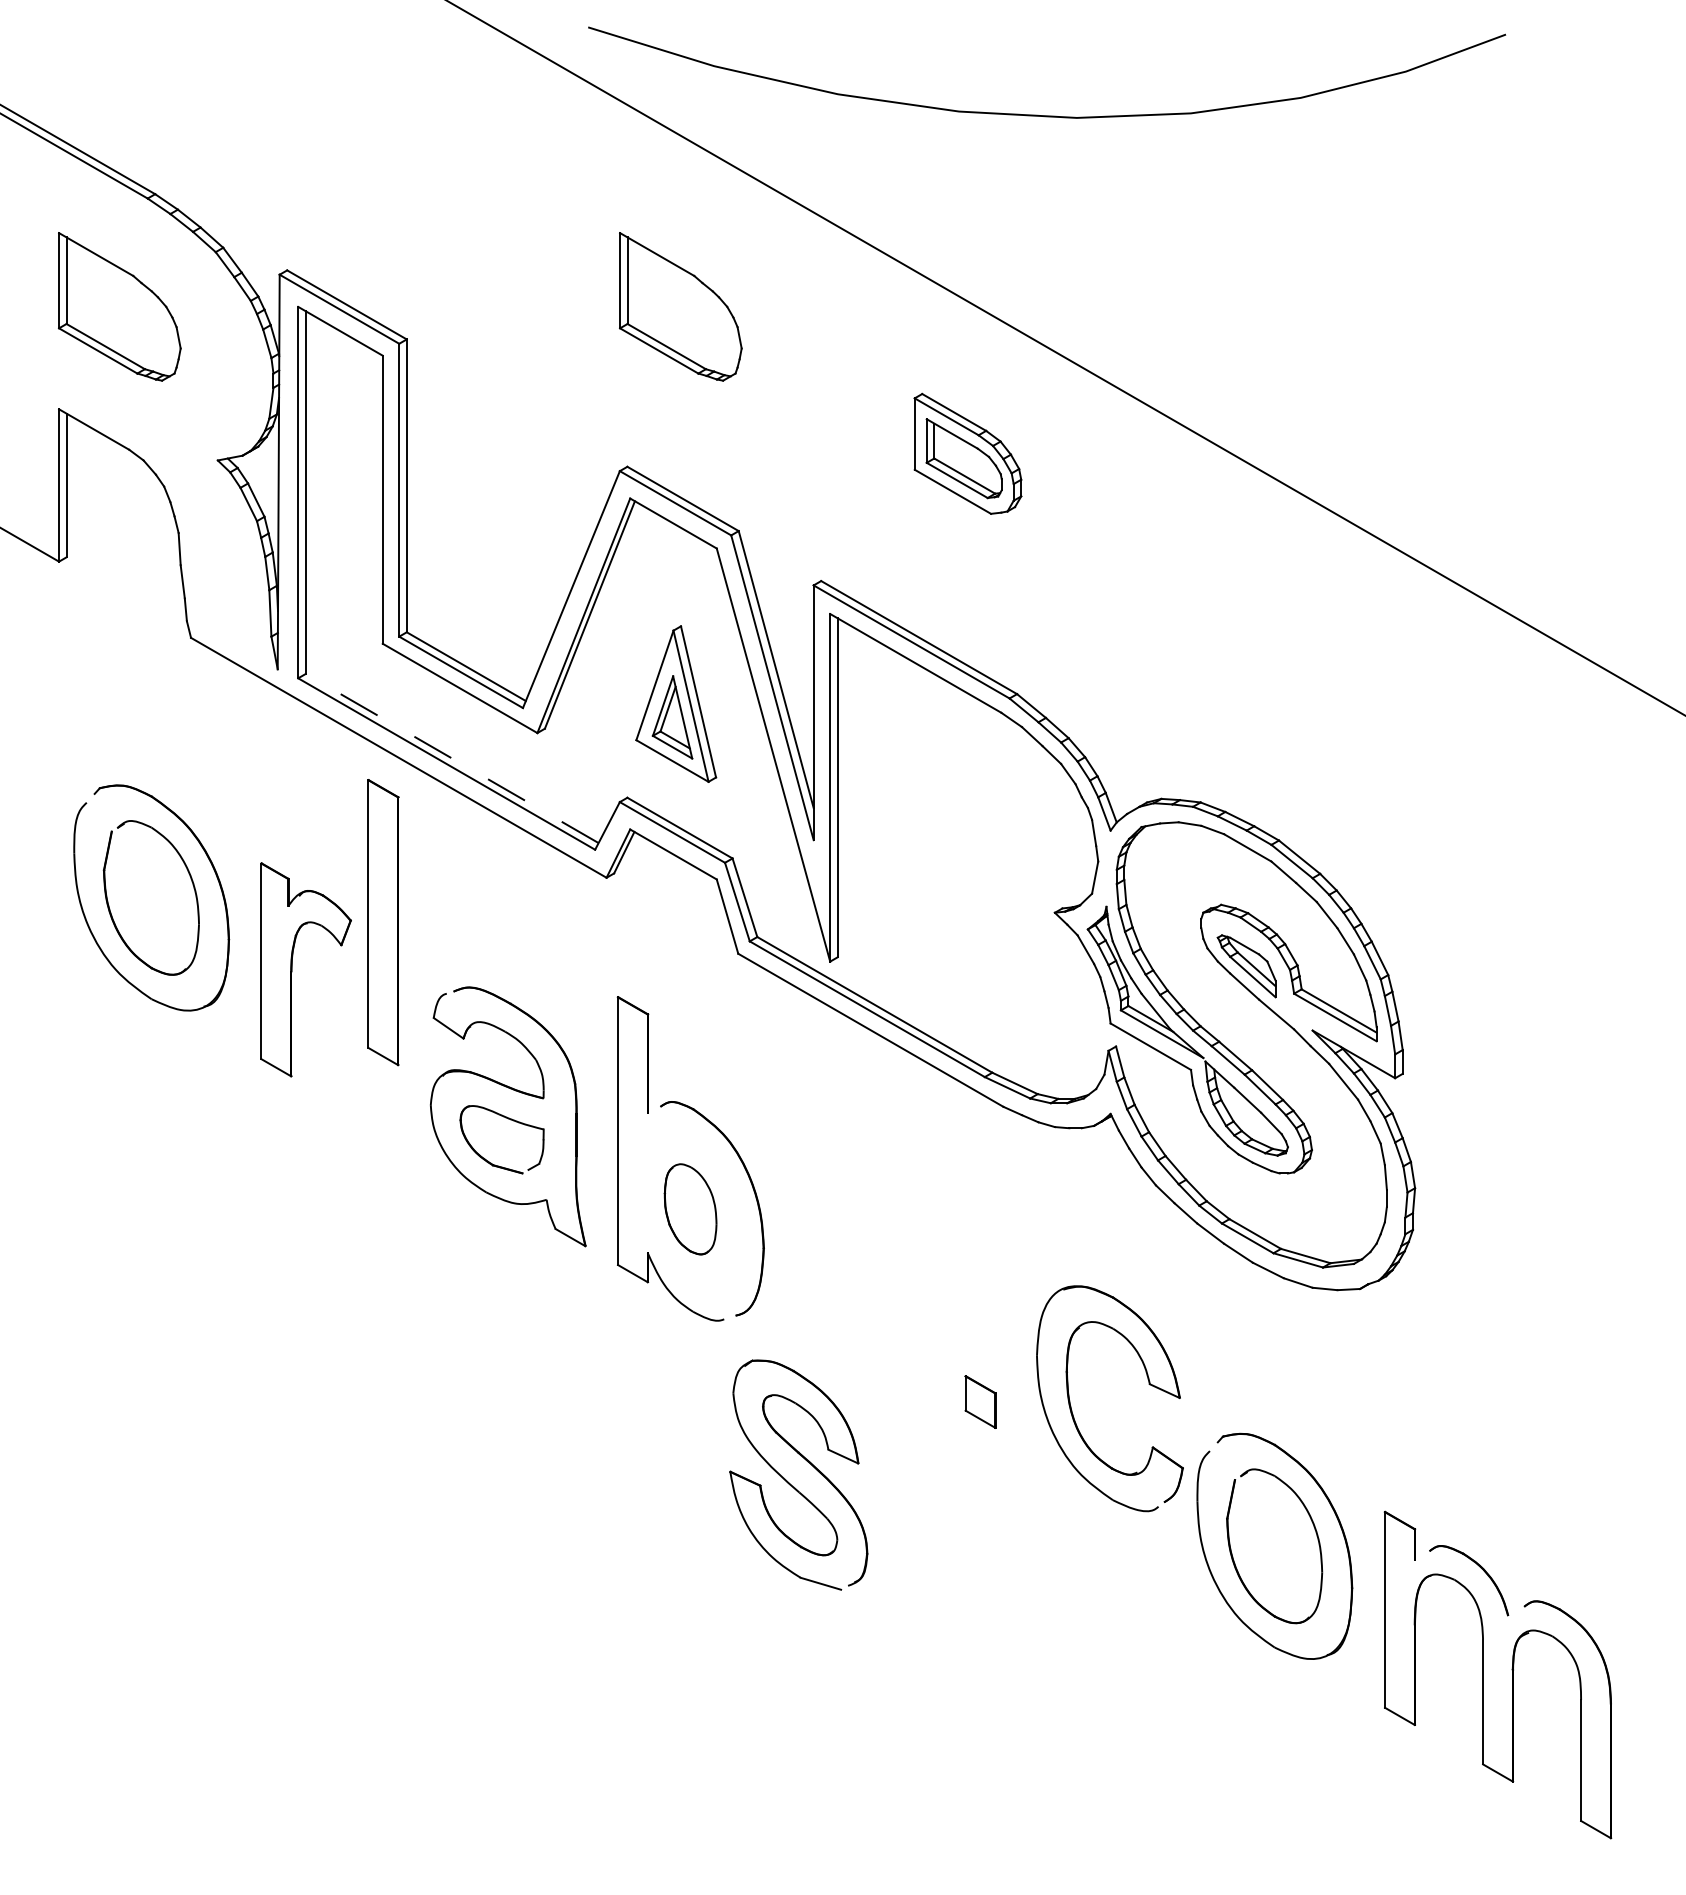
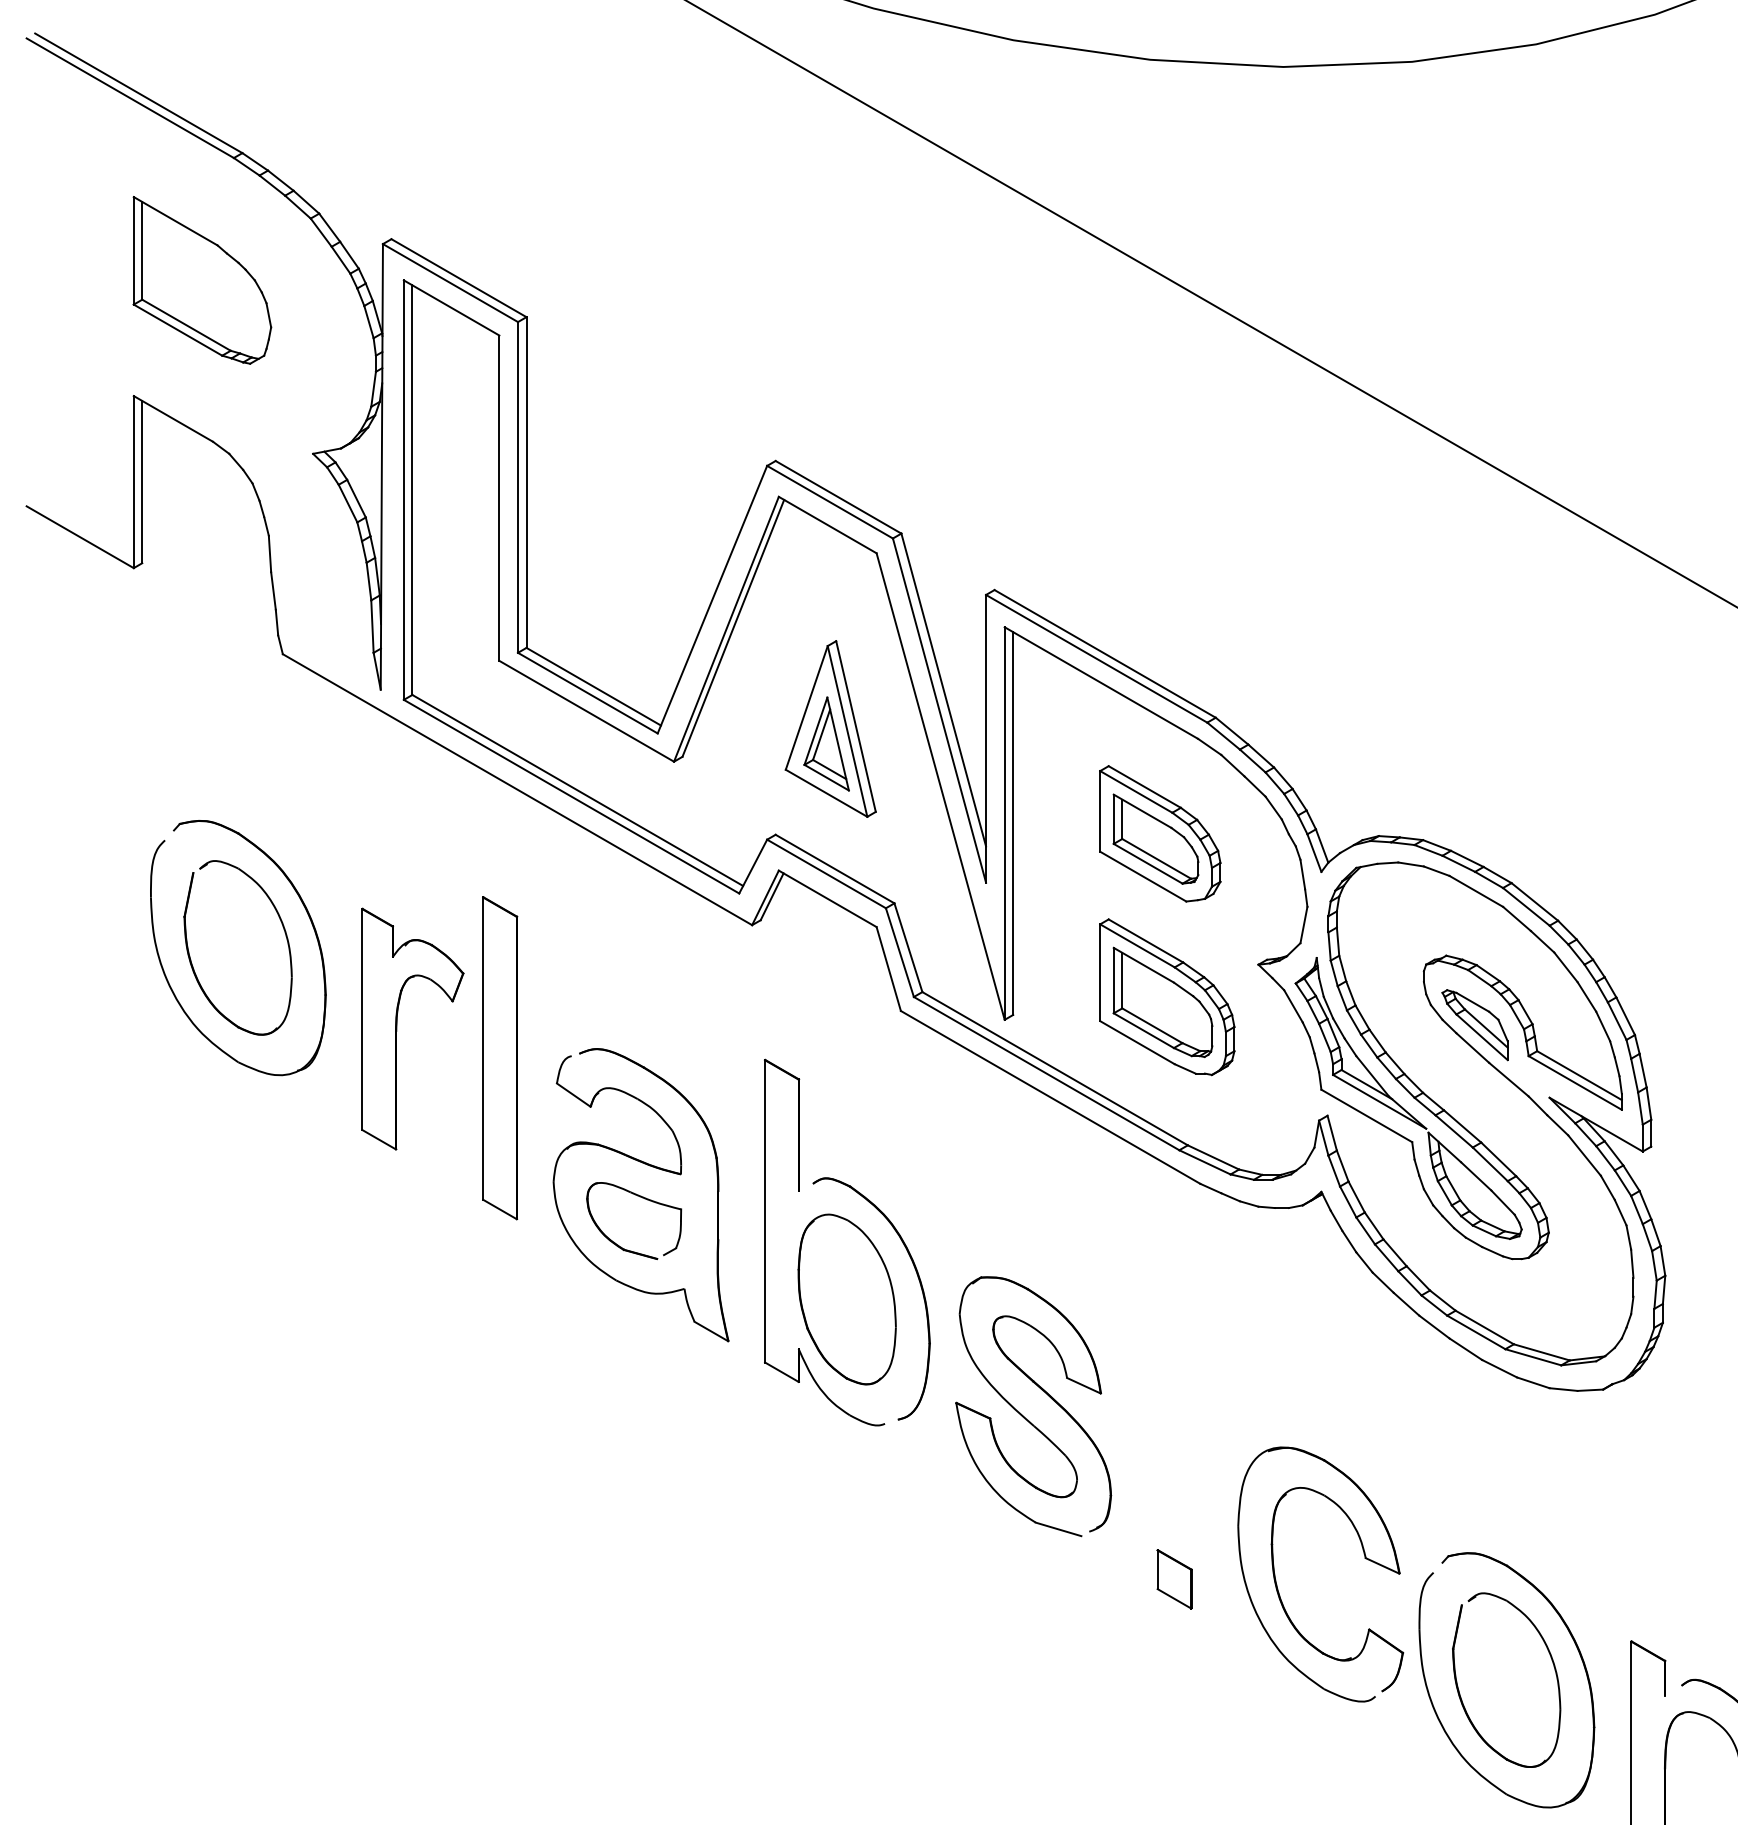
part: (680, 306) -> (835, 279), removed
part: (967, 453) -> (1159, 833), moved
line: (451, 758) -> (577, 790), dashed -> solid
part: (383, 922) -> (500, 1058), moved
part: (973, 941) -> (1166, 997), added
part: (690, 1209) -> (846, 1299), size x1.67
part: (980, 1401) -> (1174, 1578), moved
part: (1071, 1406) -> (1277, 1583), moved
part: (789, 1482) -> (1023, 1415), moved

